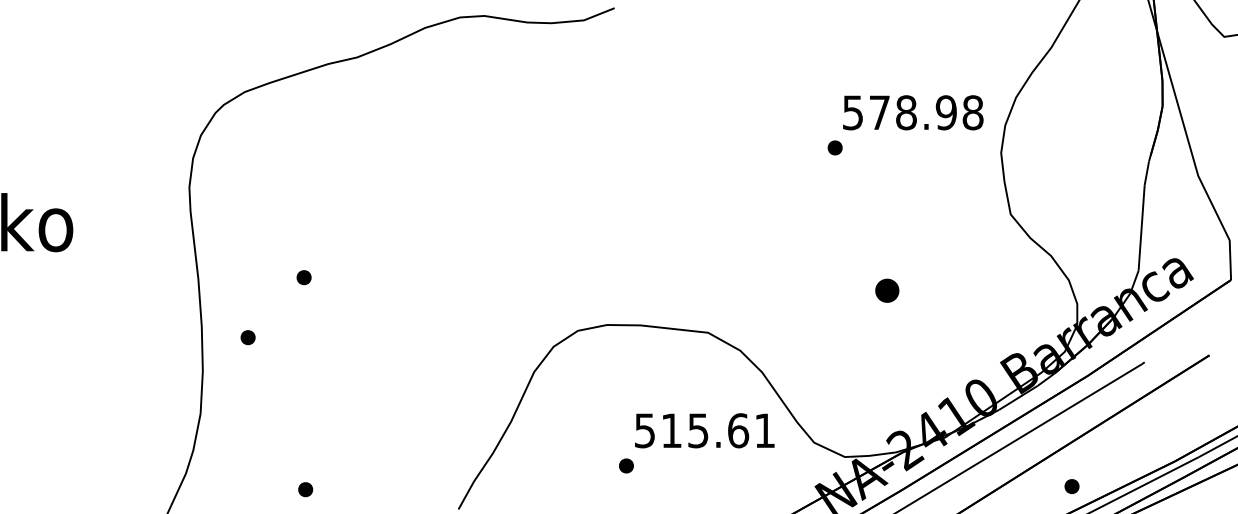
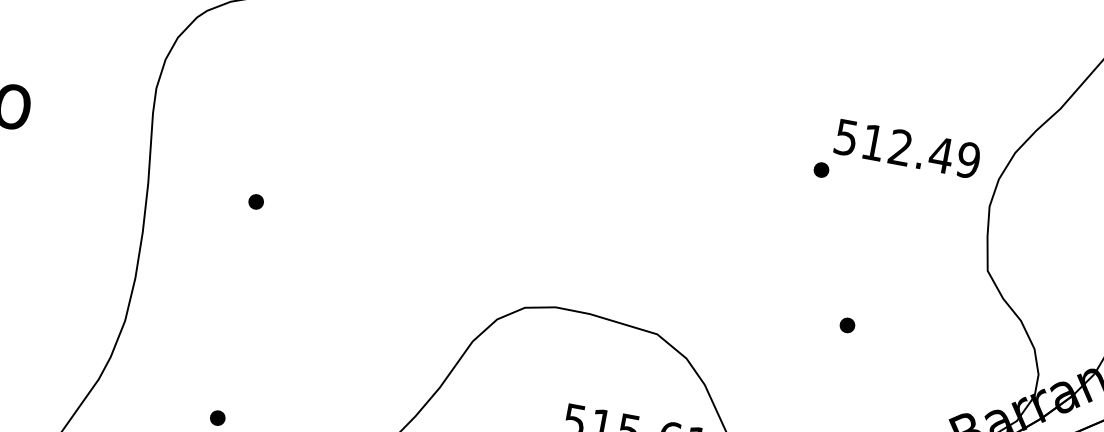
text: (926, 112) -> (921, 151), 578.98 -> 512.49
part: (886, 290) -> (846, 324), size x0.62
part: (247, 337) -> (187, 252), removed

